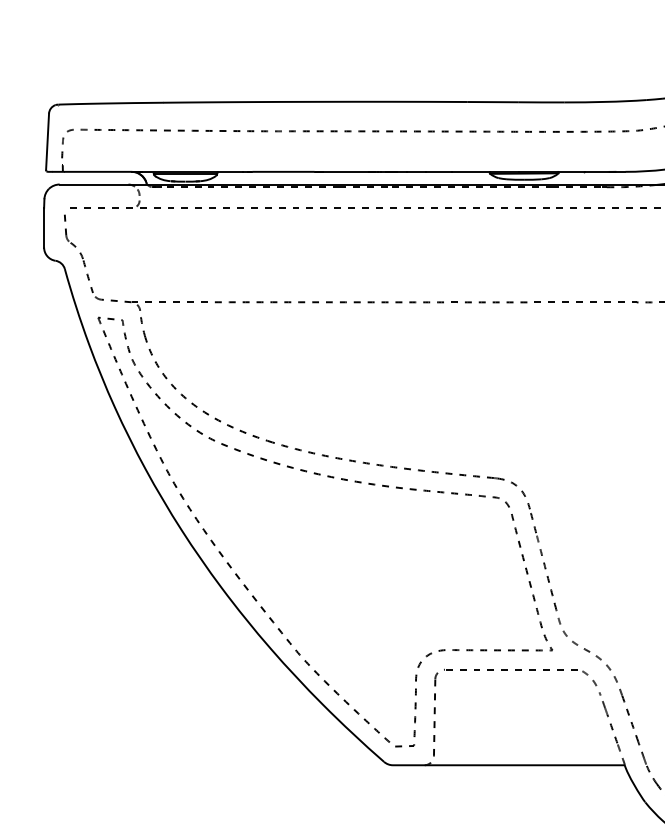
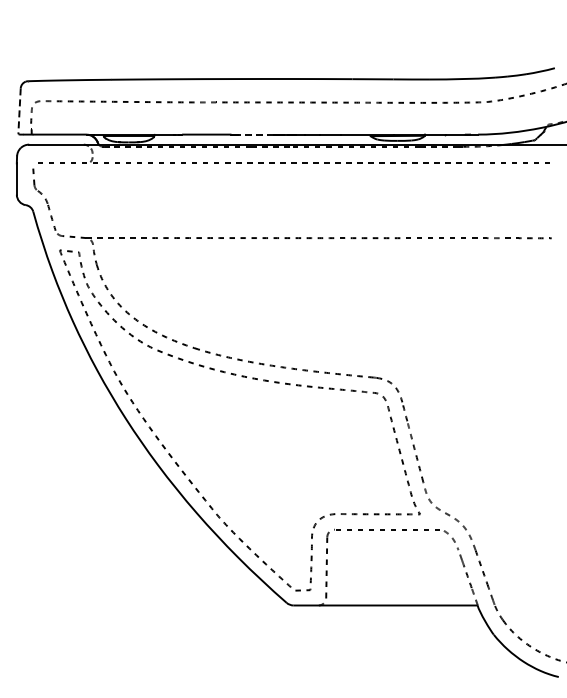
line: (47, 142) -> (19, 111), solid -> dashed
line: (344, 171) -> (255, 134), solid -> dashed

